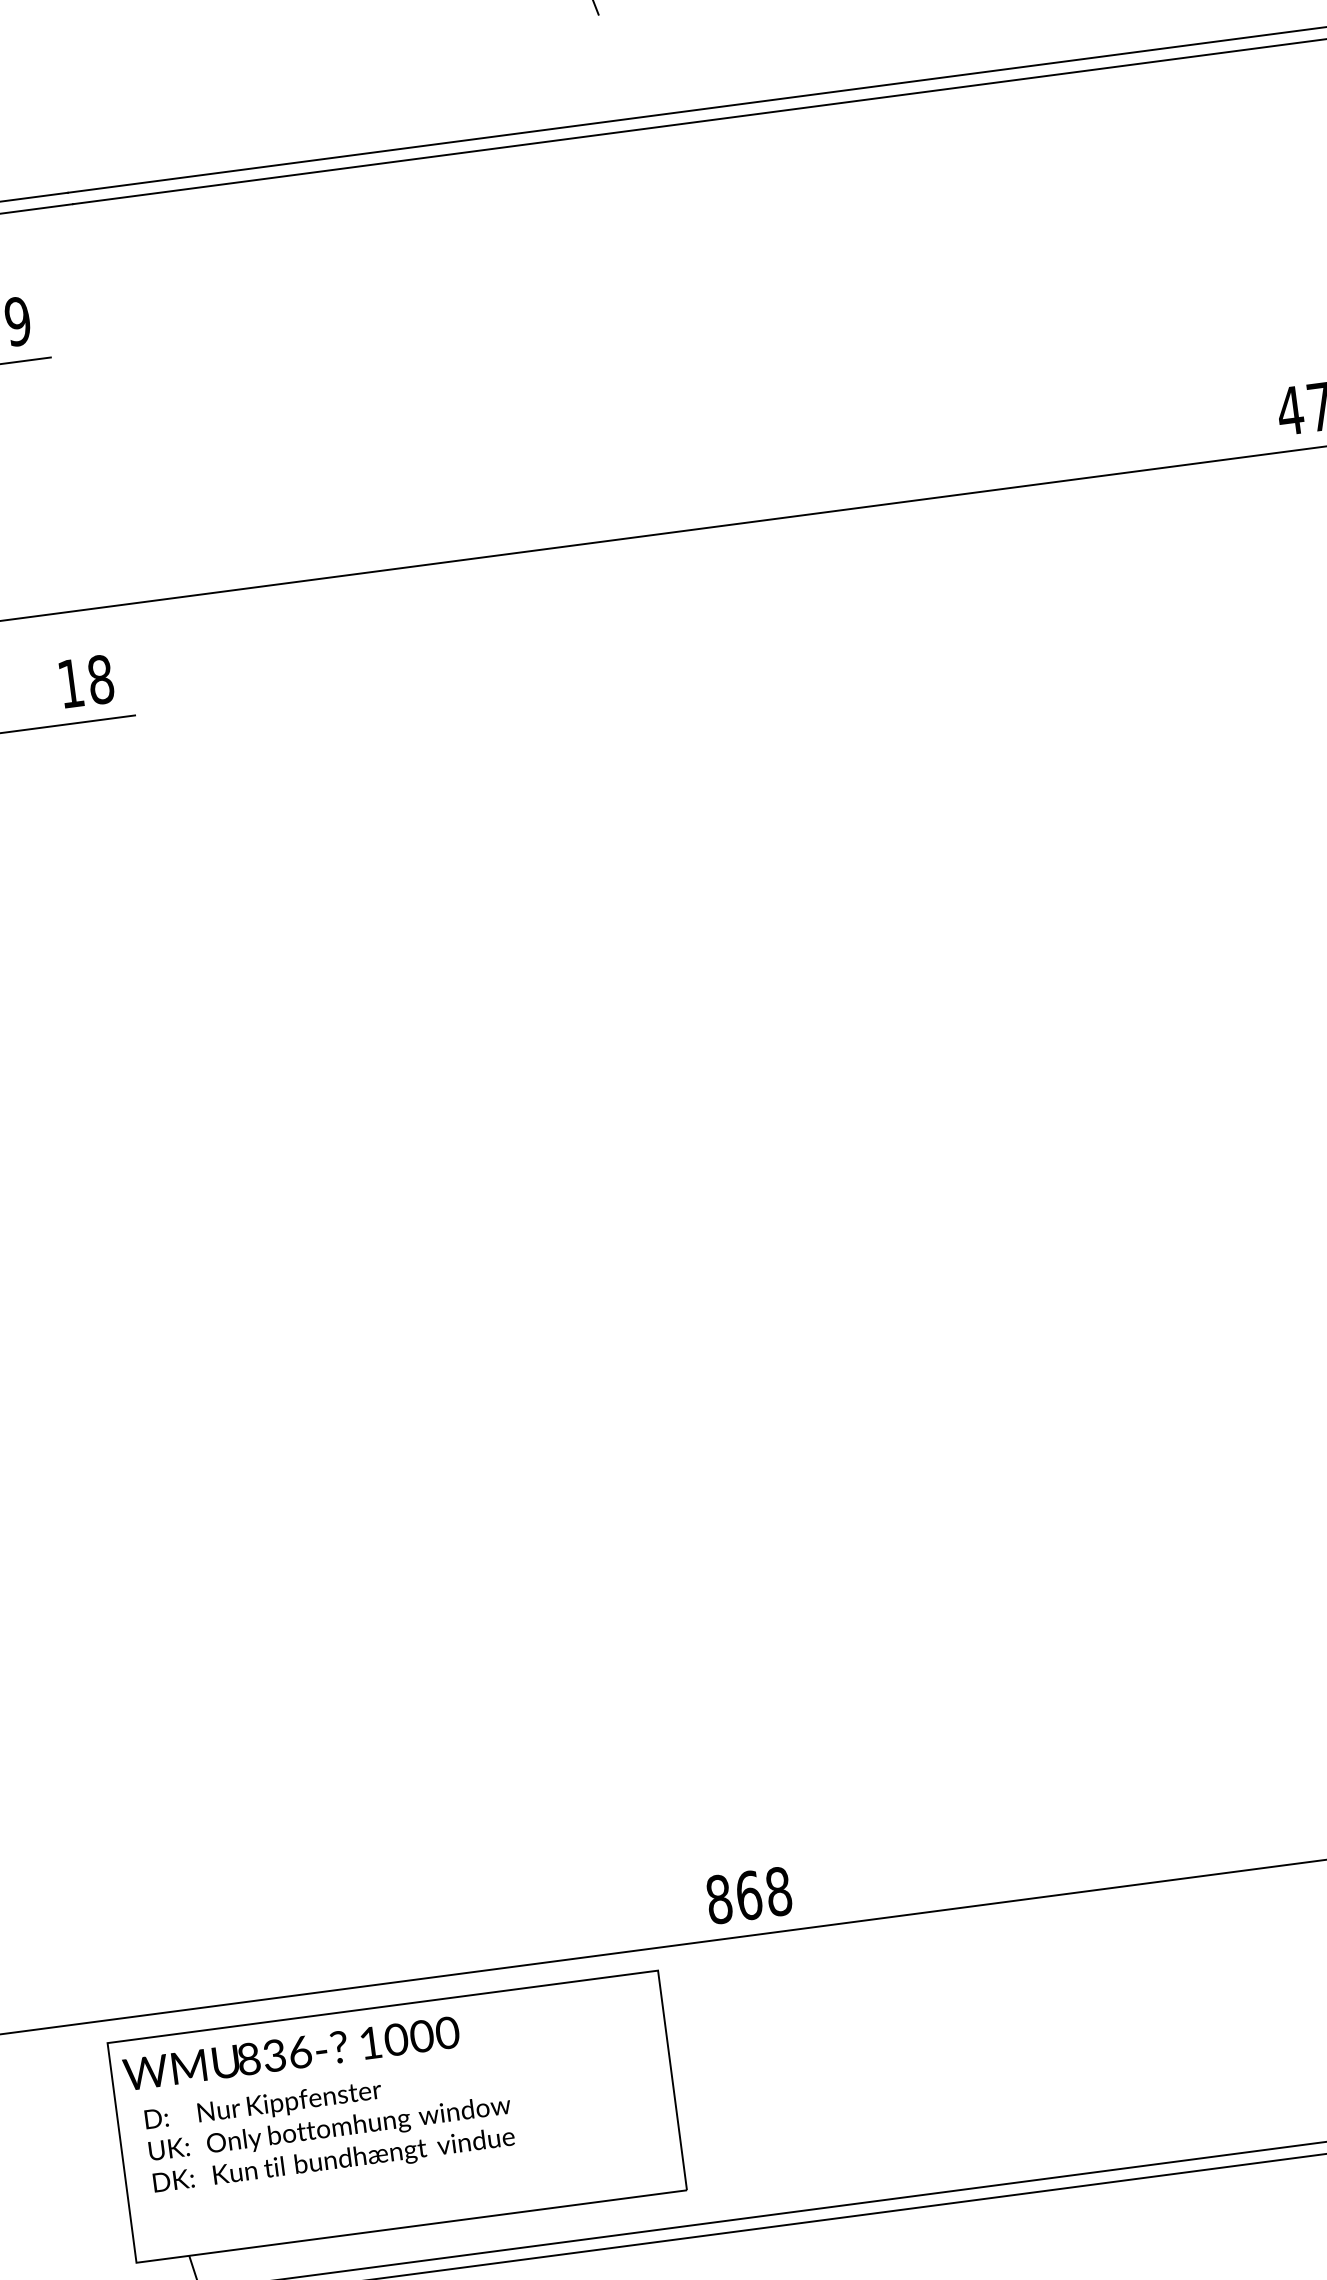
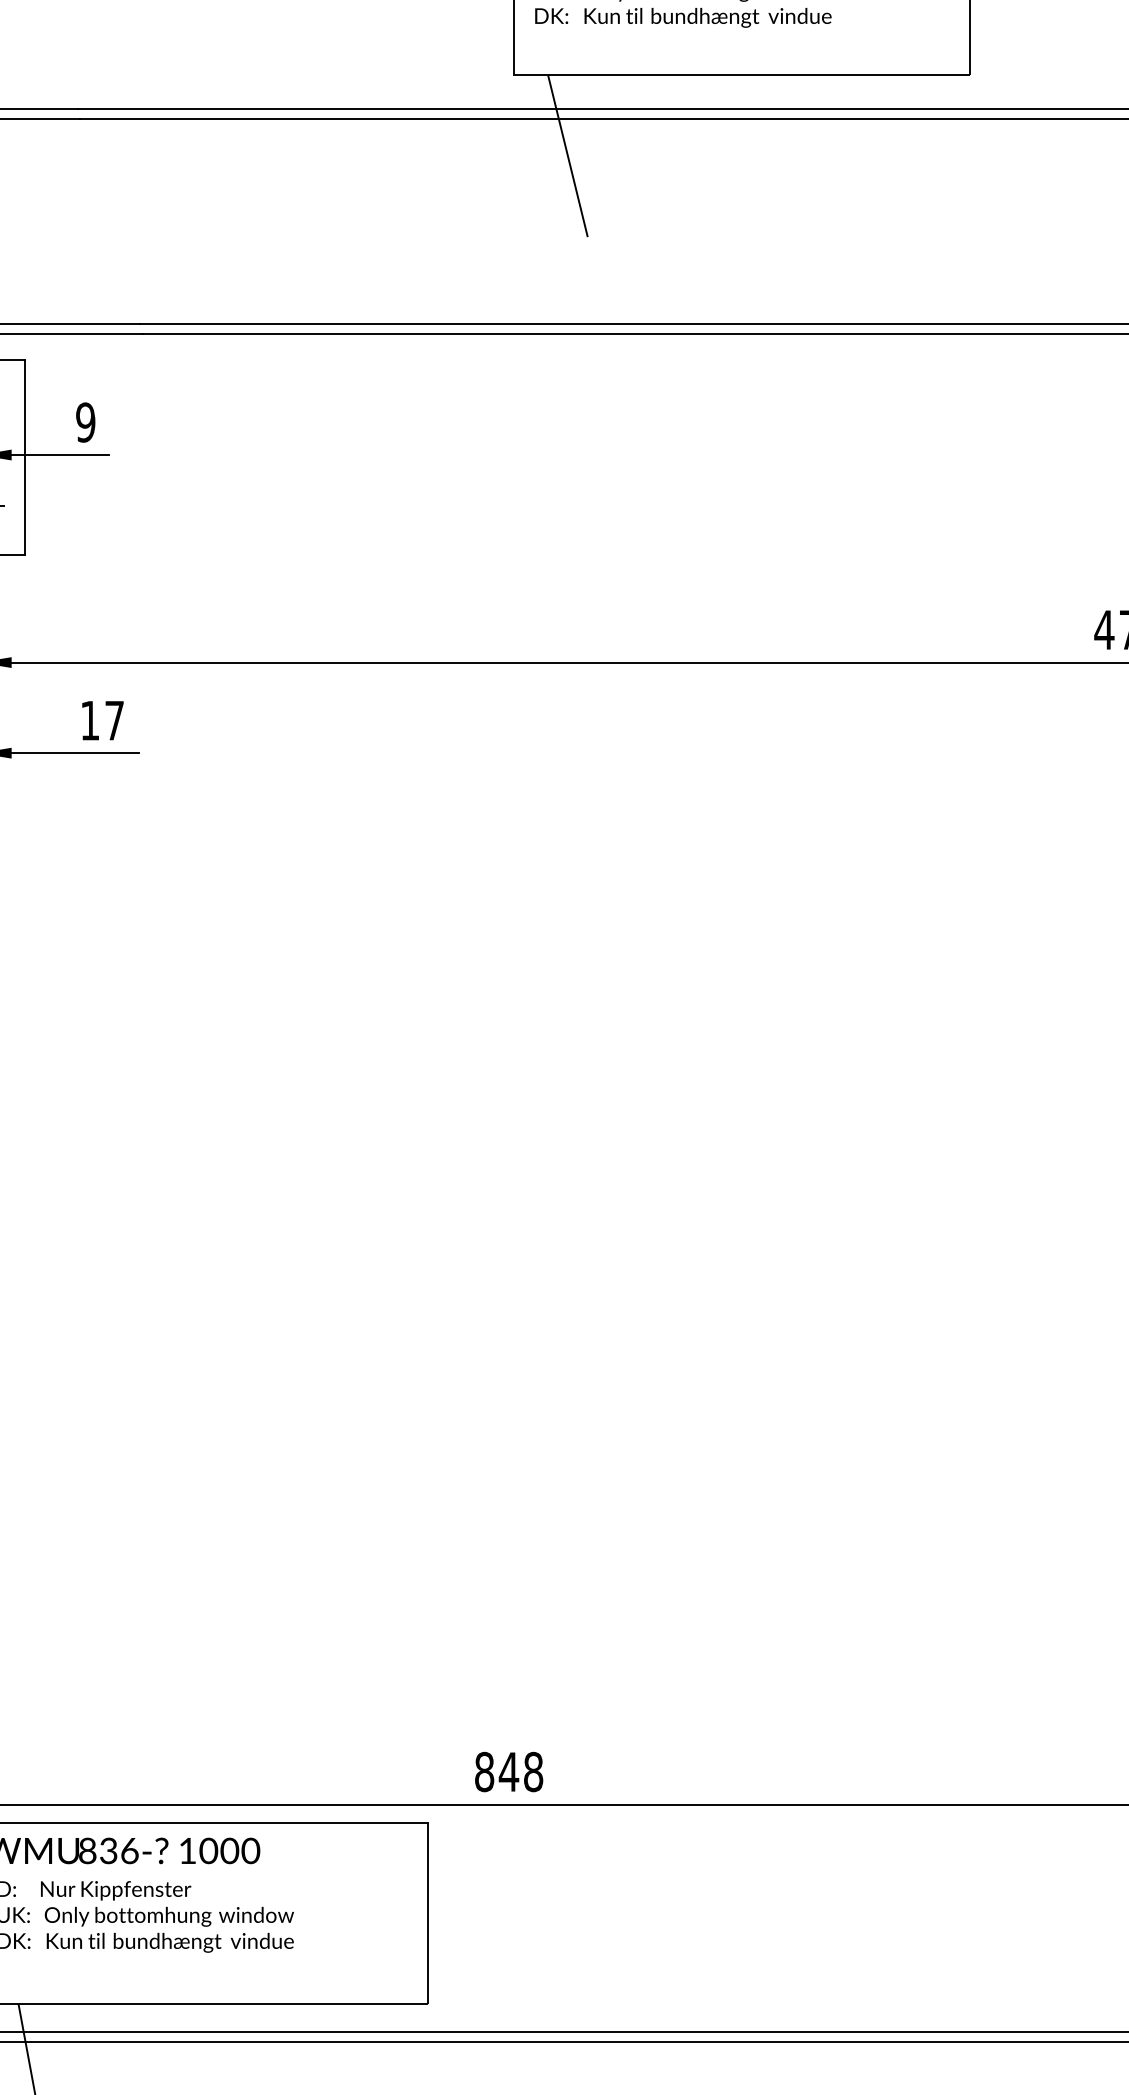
text: (100, 679) -> (114, 720), 18 -> 17
text: (748, 1895) -> (508, 1771), 868 -> 848

